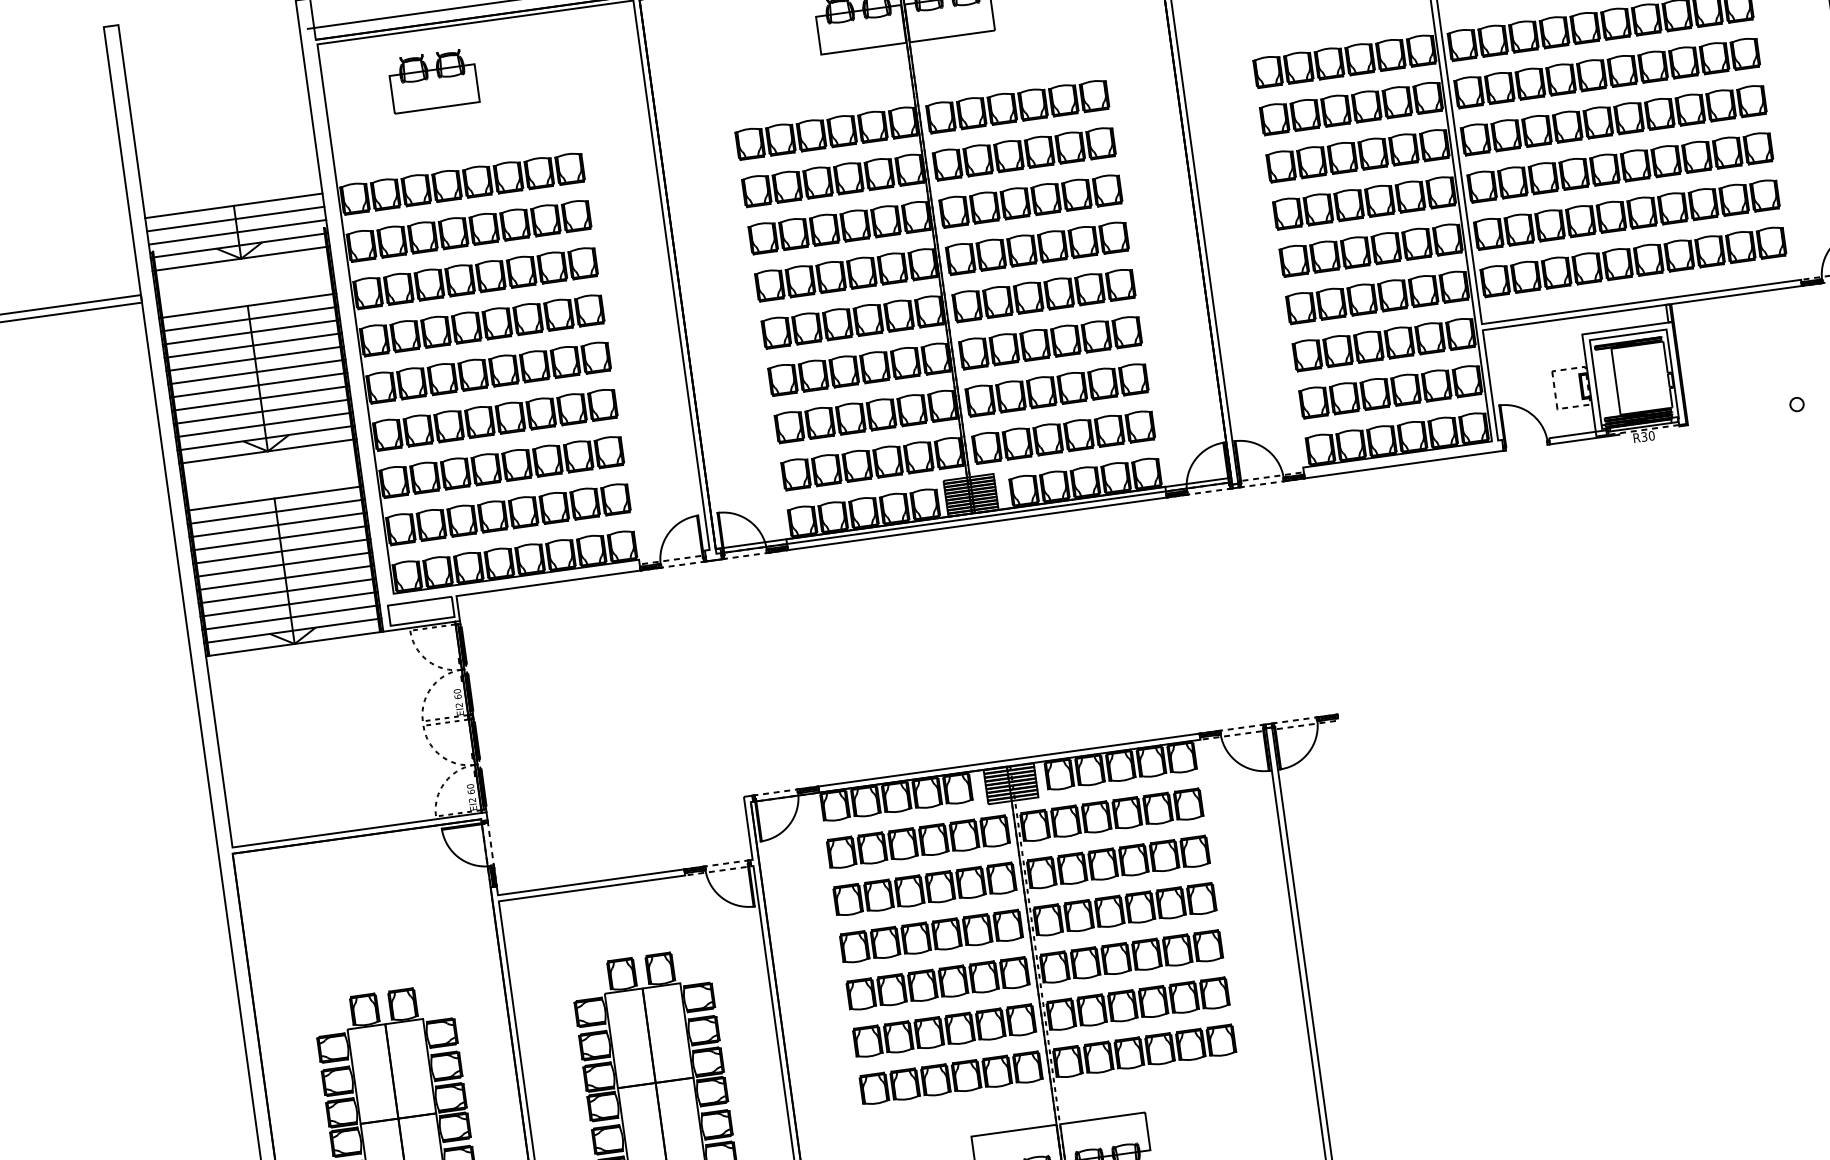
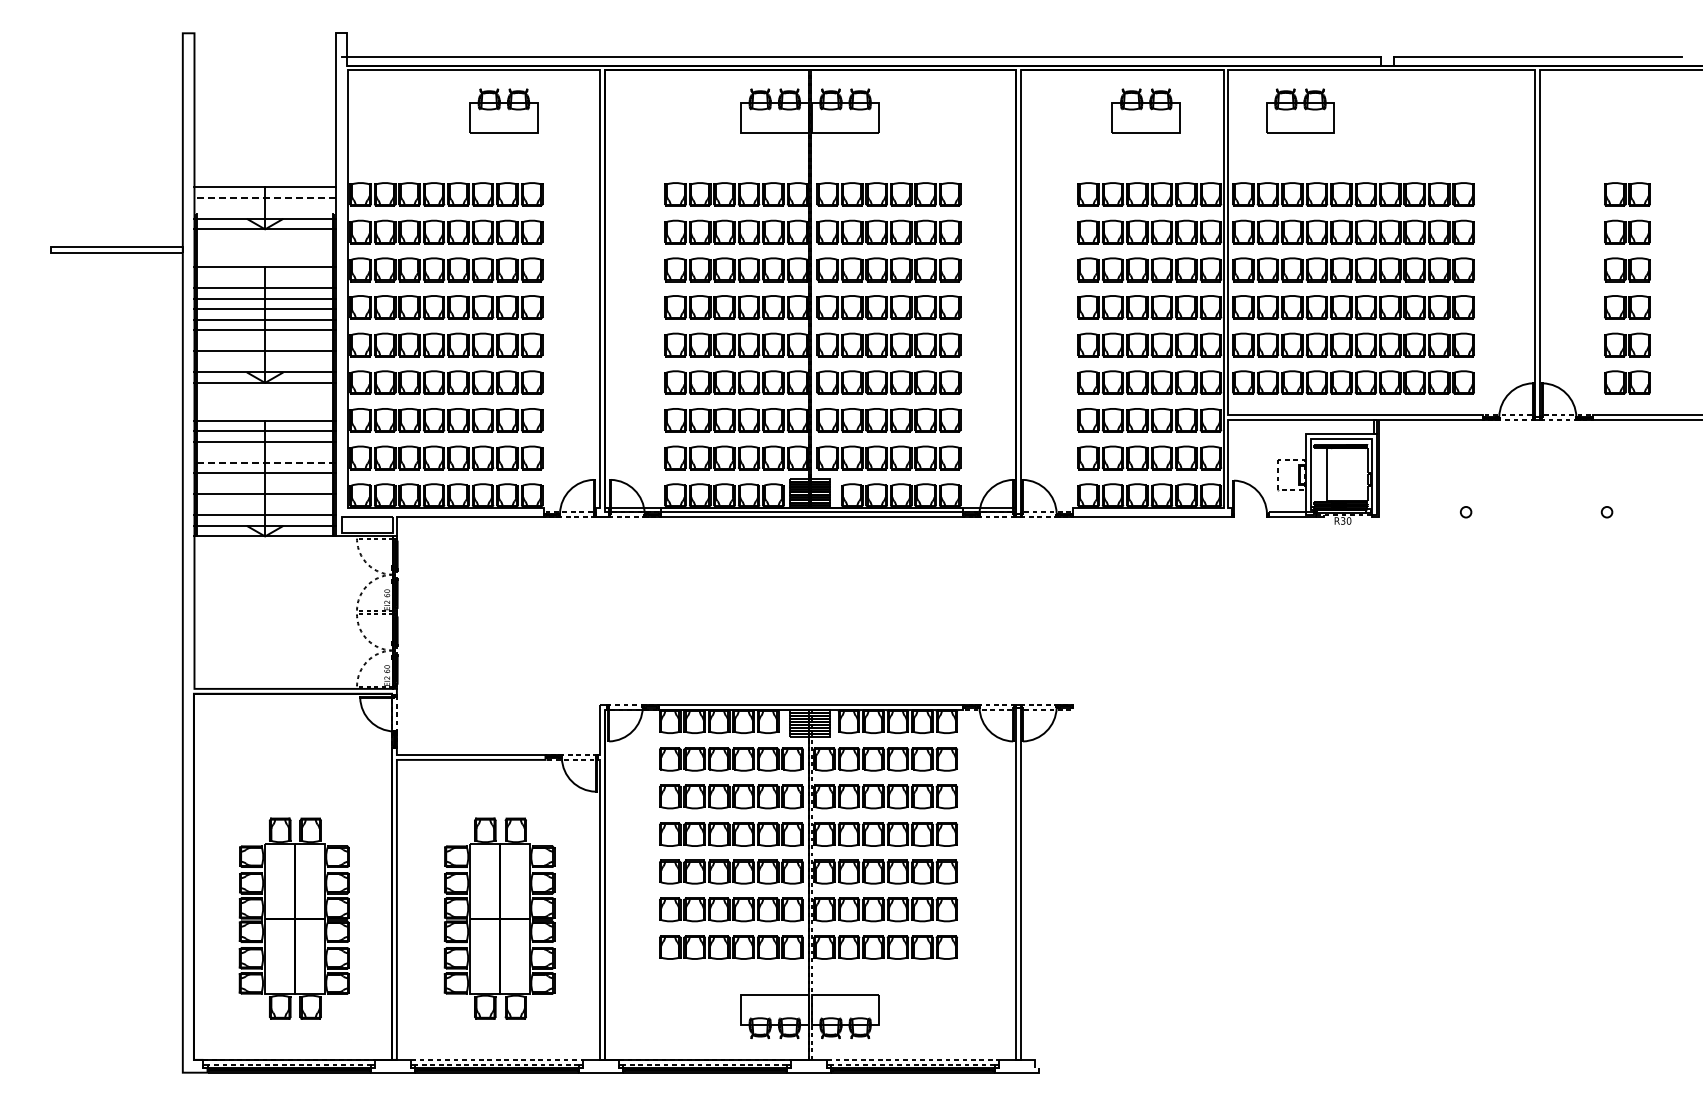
part: (432, 80) -> (503, 110), moved
line: (236, 218) -> (265, 197), solid -> dashed
line: (236, 232) -> (264, 208), removed
line: (248, 319) -> (264, 277), removed
line: (259, 398) -> (264, 340), removed
line: (263, 424) -> (264, 361), removed
line: (279, 538) -> (264, 452), removed
line: (282, 551) -> (265, 462), solid -> dashed
line: (284, 577) -> (264, 483), removed
line: (288, 604) -> (264, 504), removed

